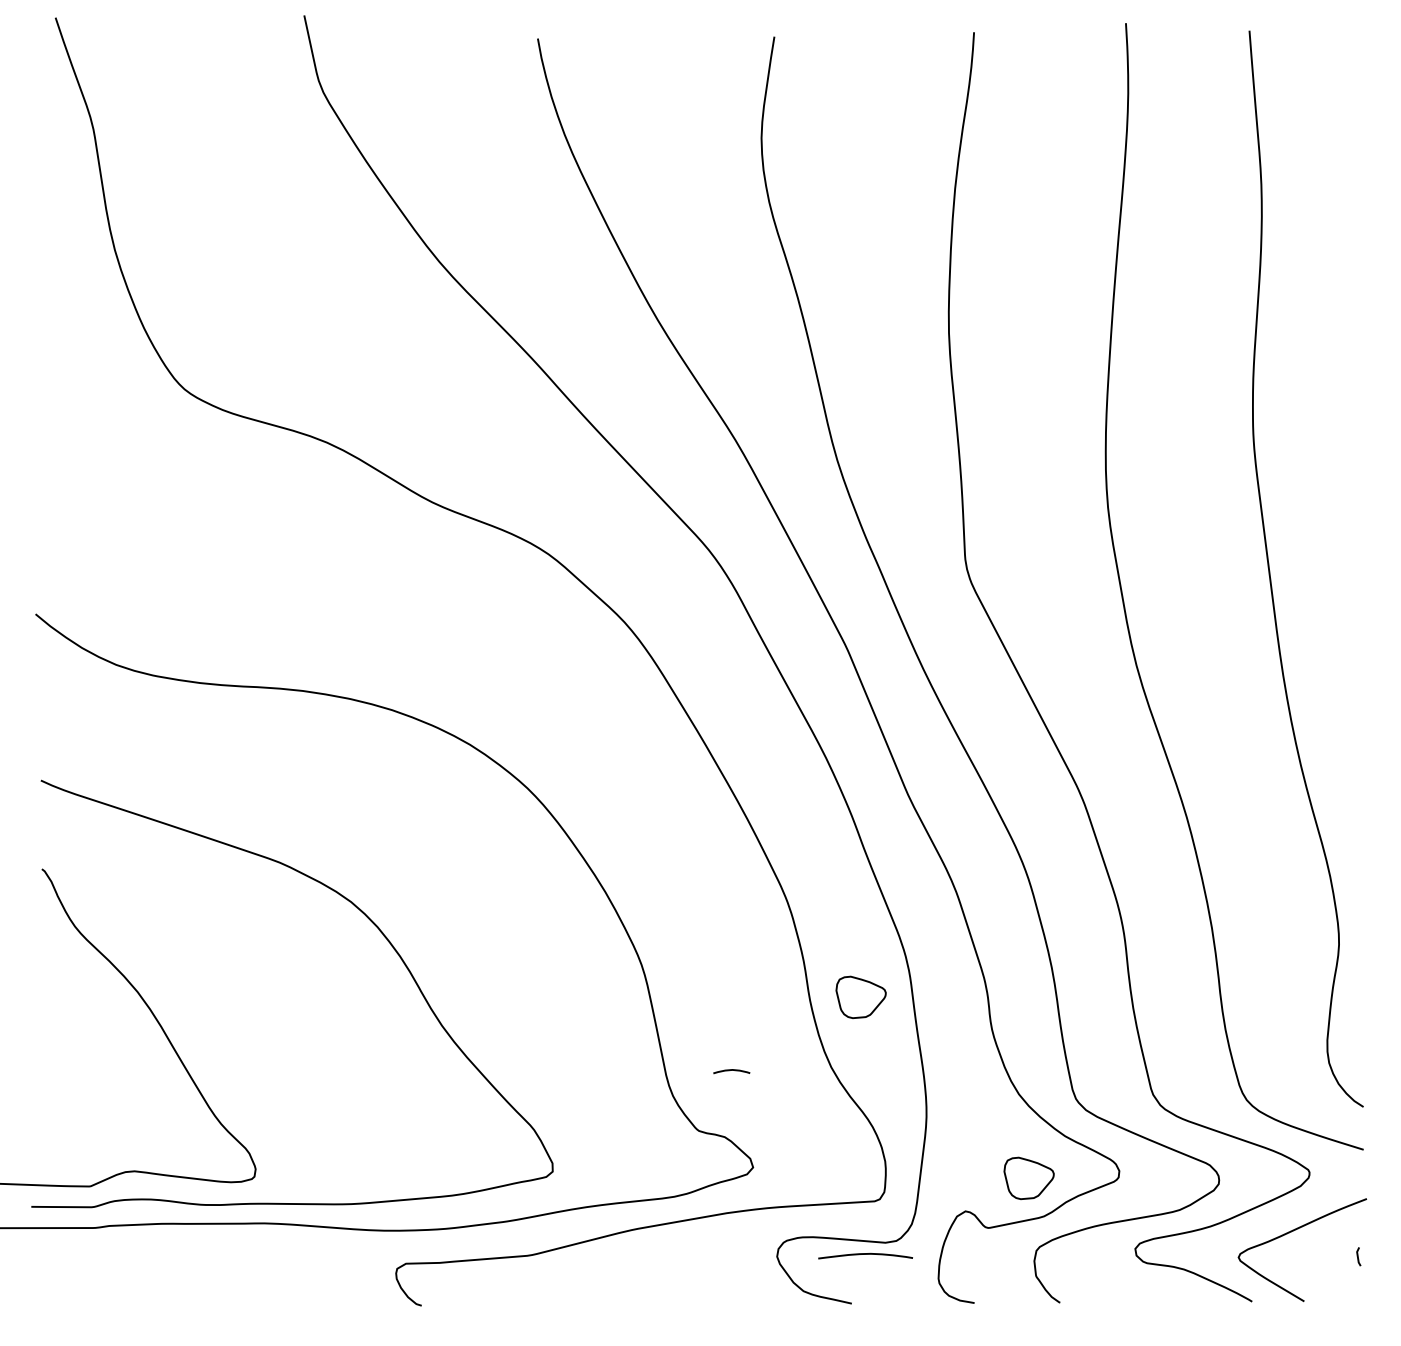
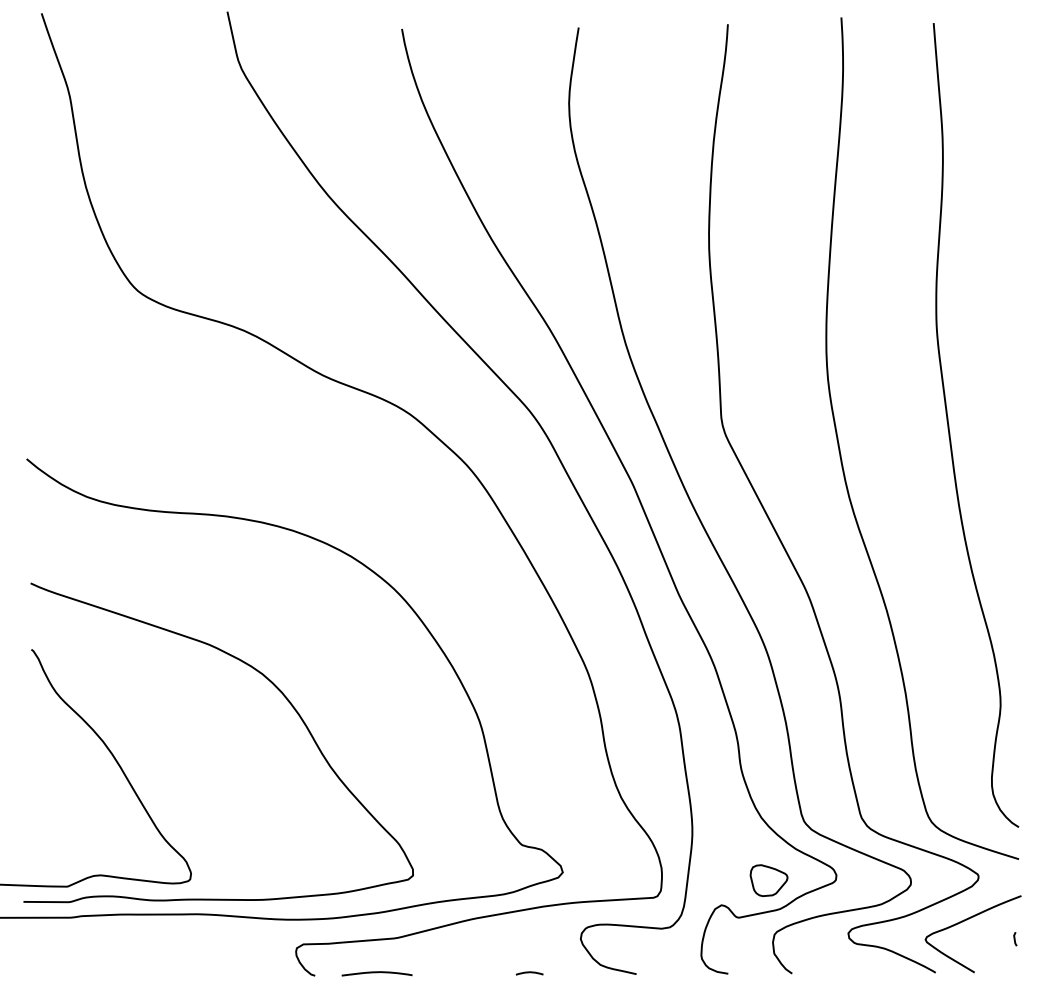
part: (860, 996) -> (643, 744), removed
curve: (731, 1070) -> (529, 972), moved
curve: (865, 1254) -> (377, 972), moved

